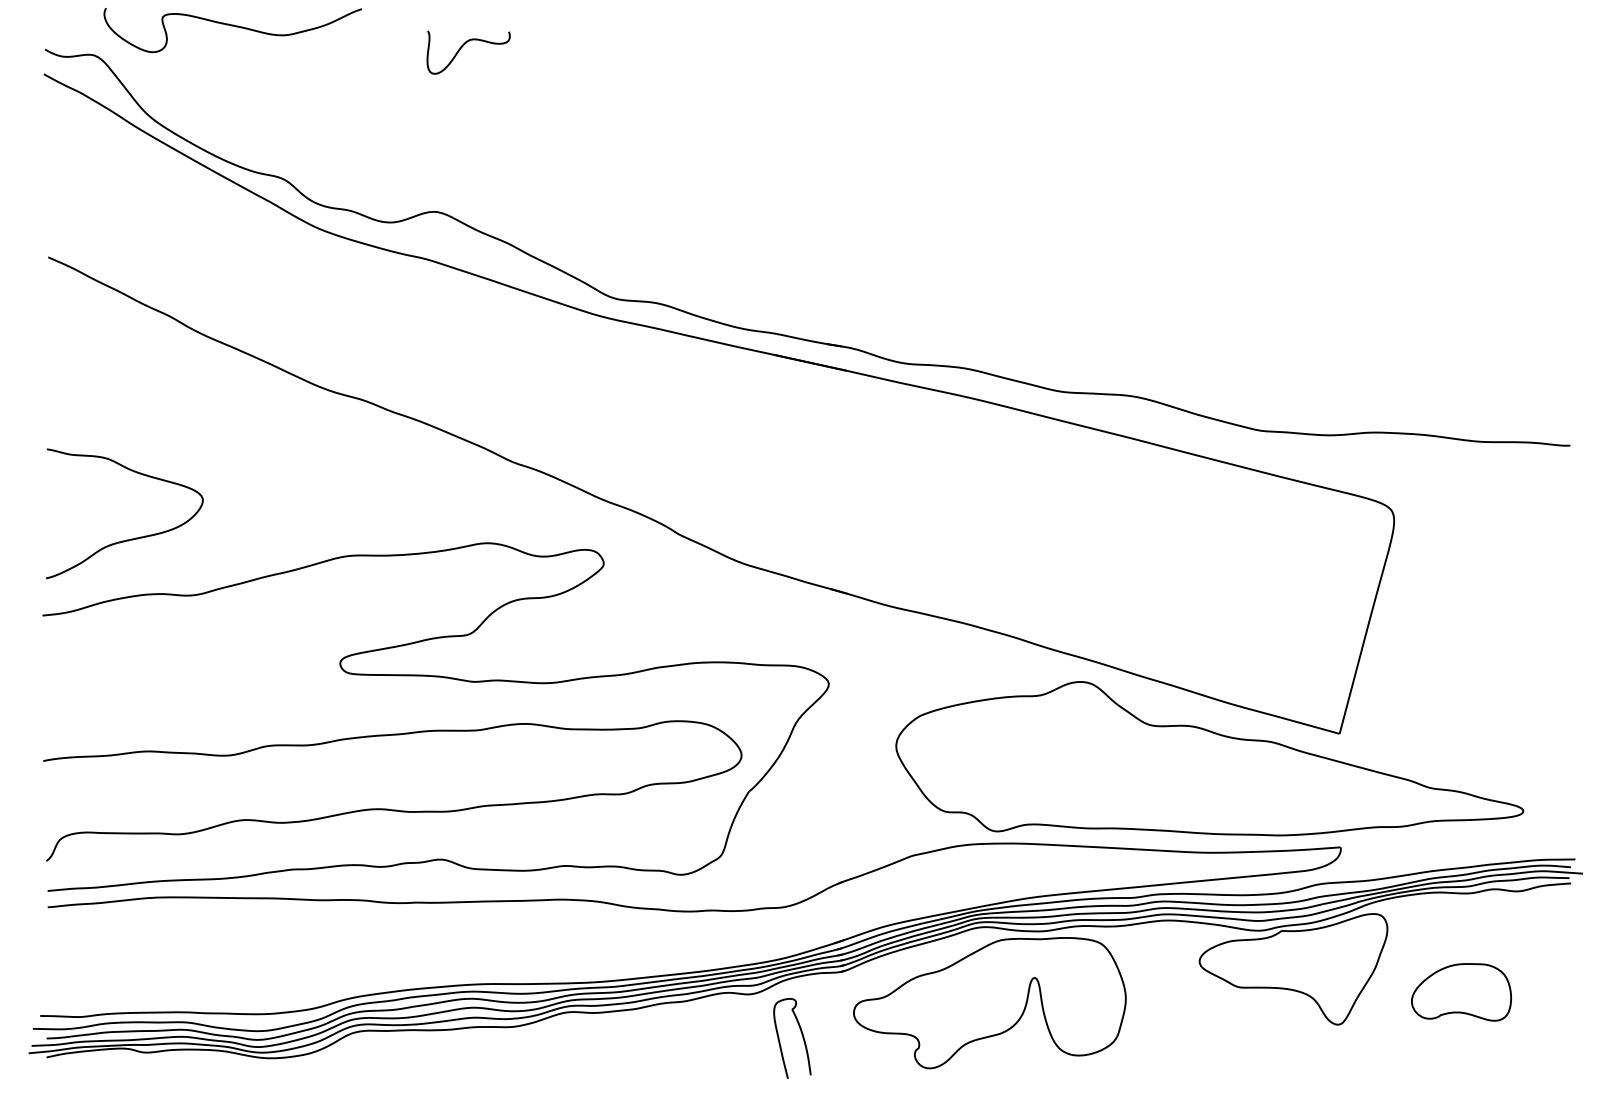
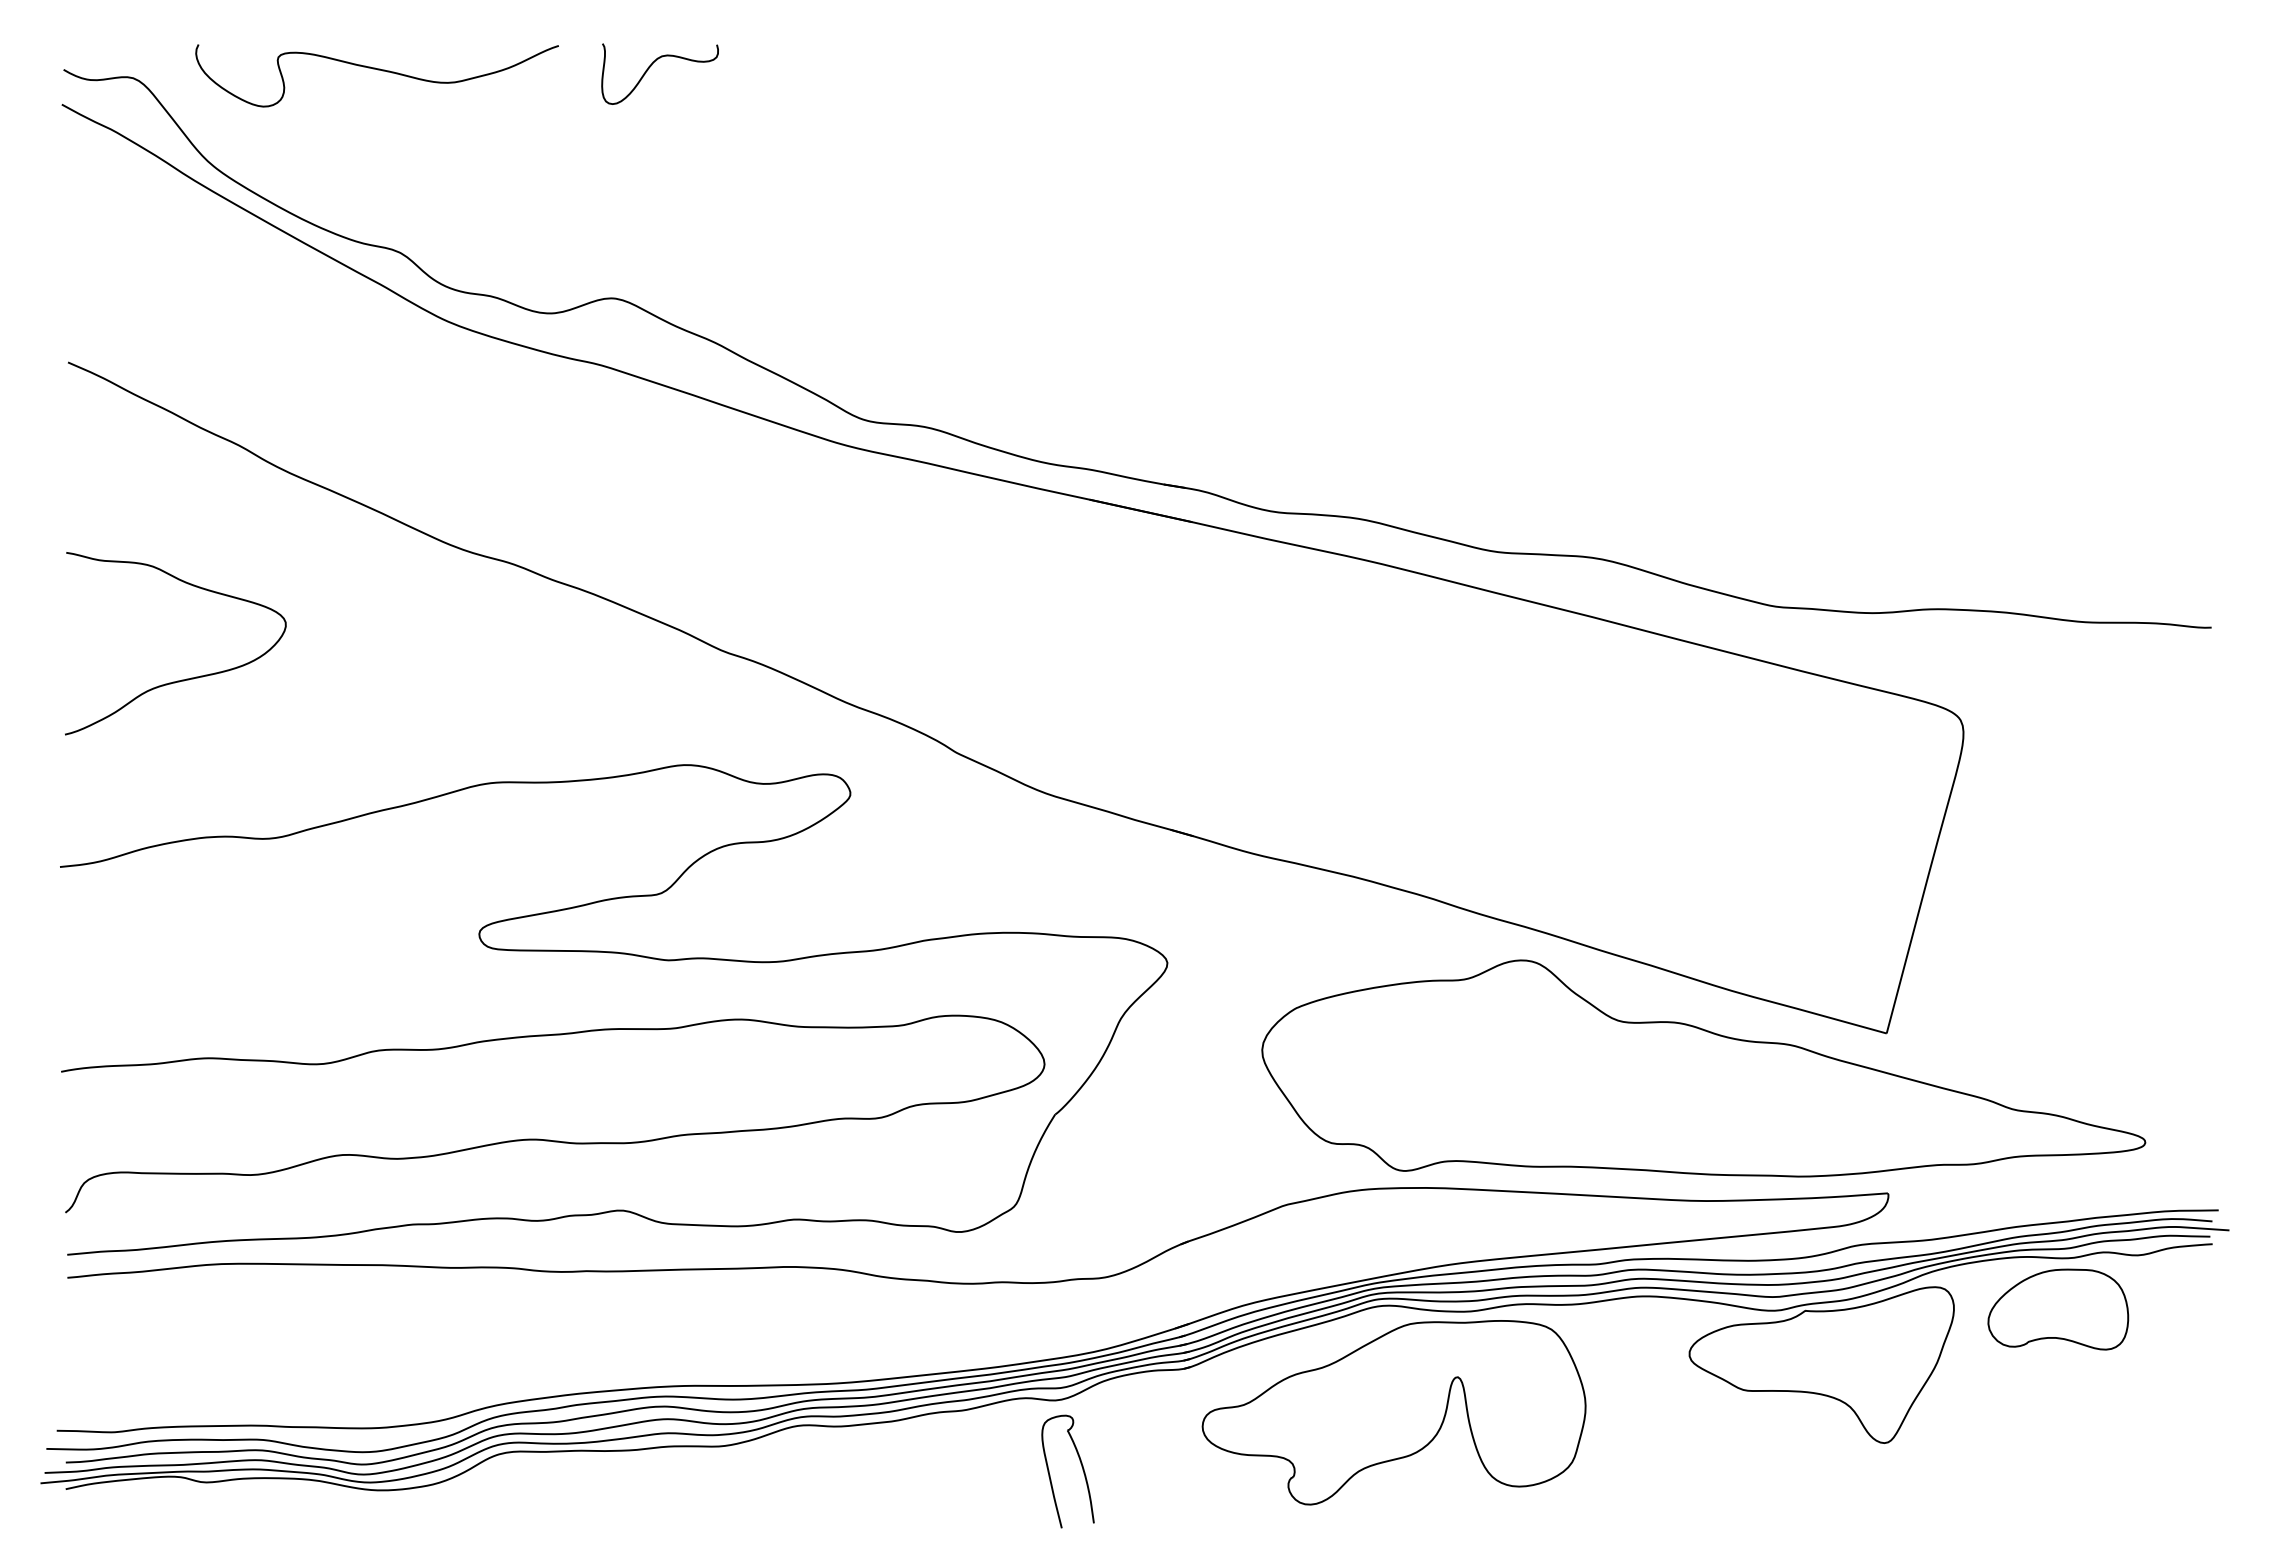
curve: (233, 26) -> (377, 70), moved
curve: (128, 539) -> (181, 679), moved
part: (1461, 992) -> (2058, 1309), moved
part: (801, 1034) -> (1081, 1466), moved

